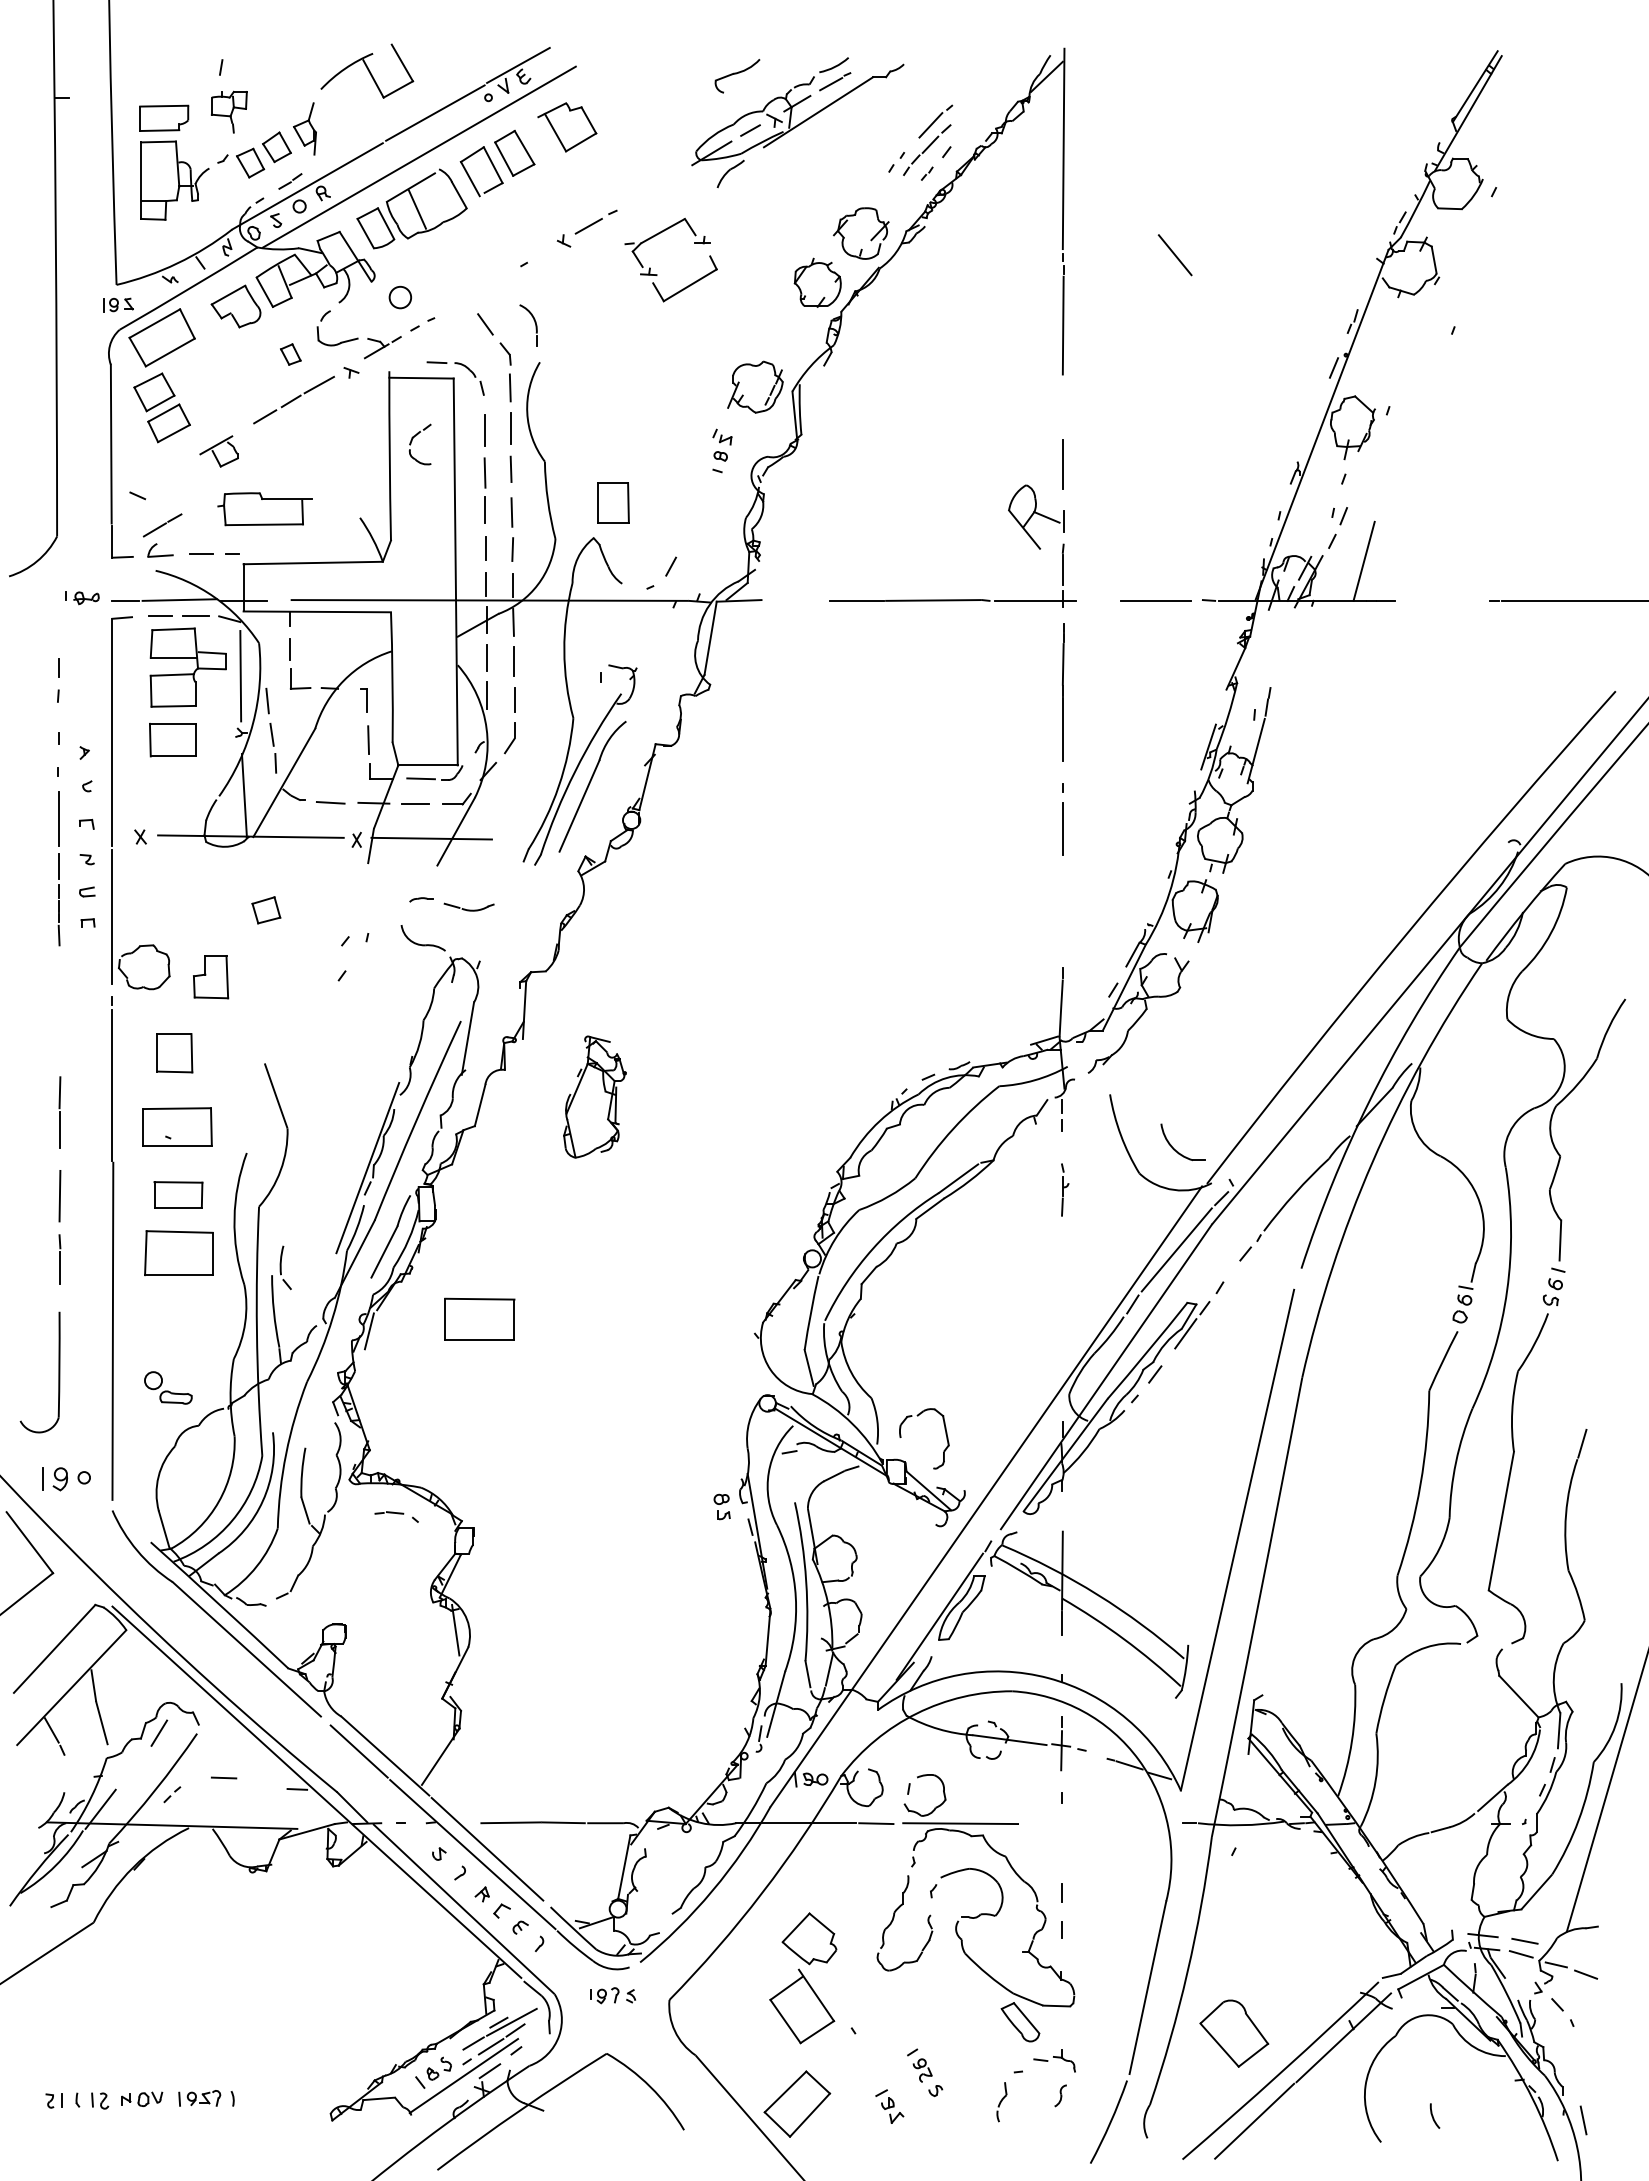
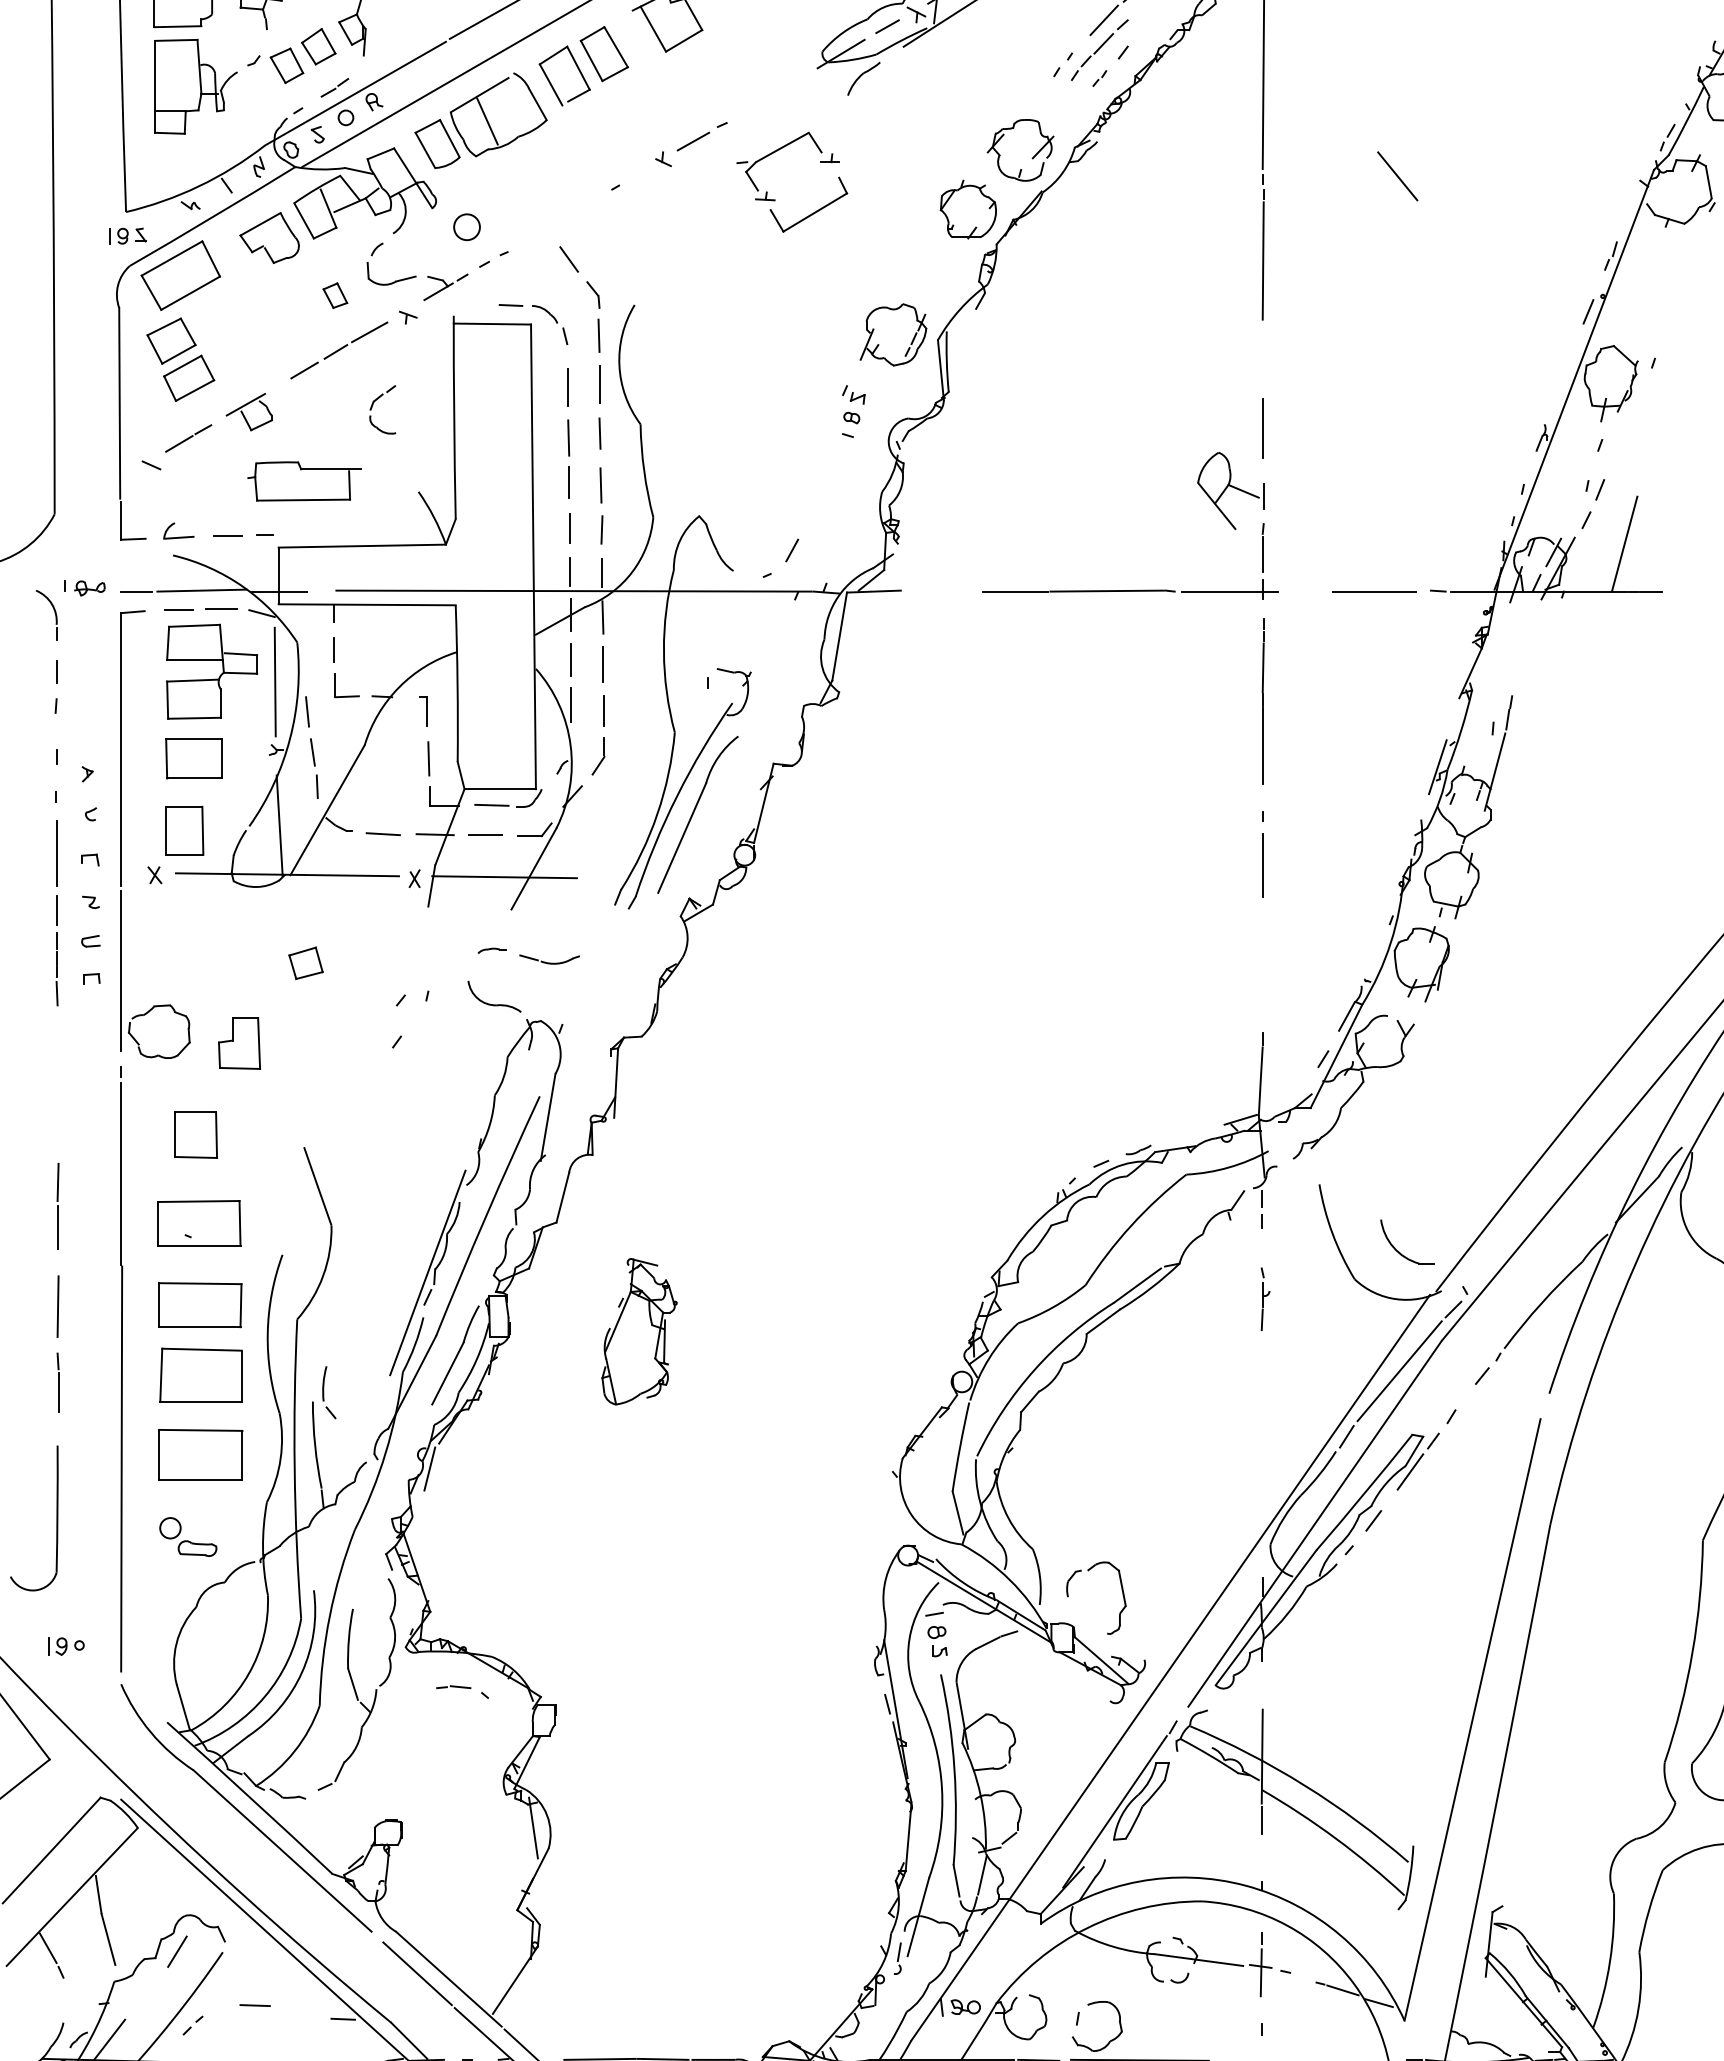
part: (534, 322) -> (53, 611), moved
part: (412, 441) -> (373, 406), moved
part: (613, 502) -> (184, 830), moved
line: (162, 525) -> (188, 438), moved
part: (594, 1096) -> (638, 1331), moved
part: (178, 1194) -> (200, 1304), size x1.43
part: (479, 1318) -> (200, 1453), moved
part: (66, 1478) -> (65, 1645), size x0.62
part: (721, 1506) -> (936, 1640), moved

